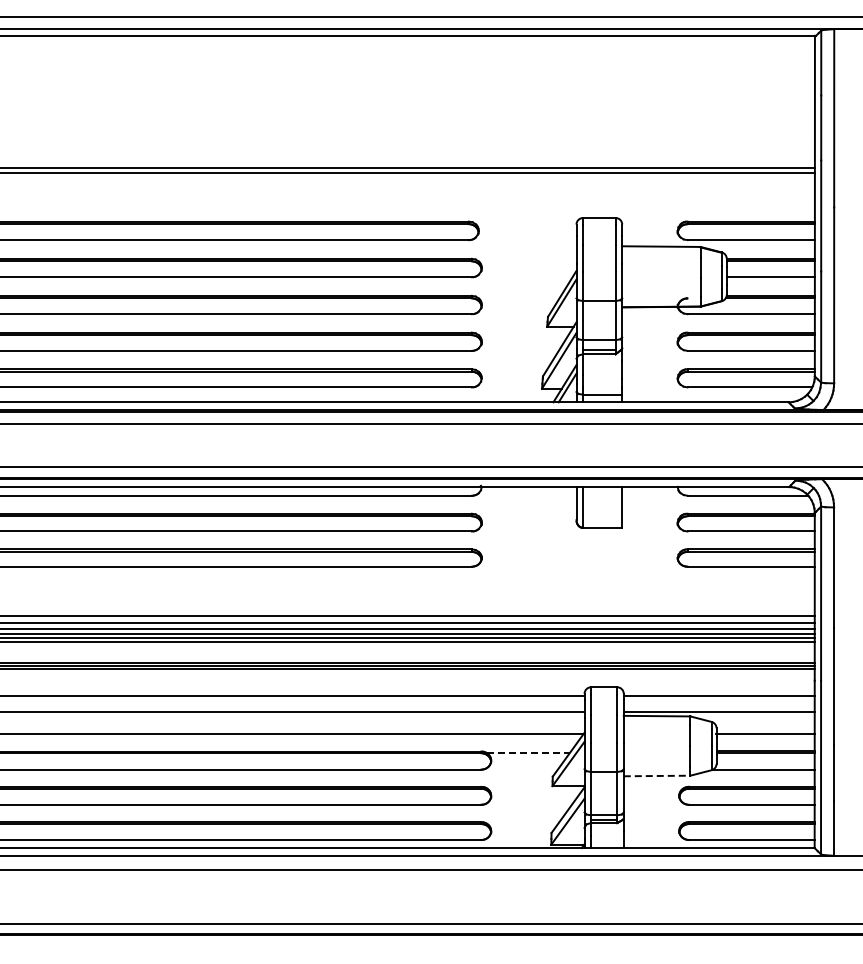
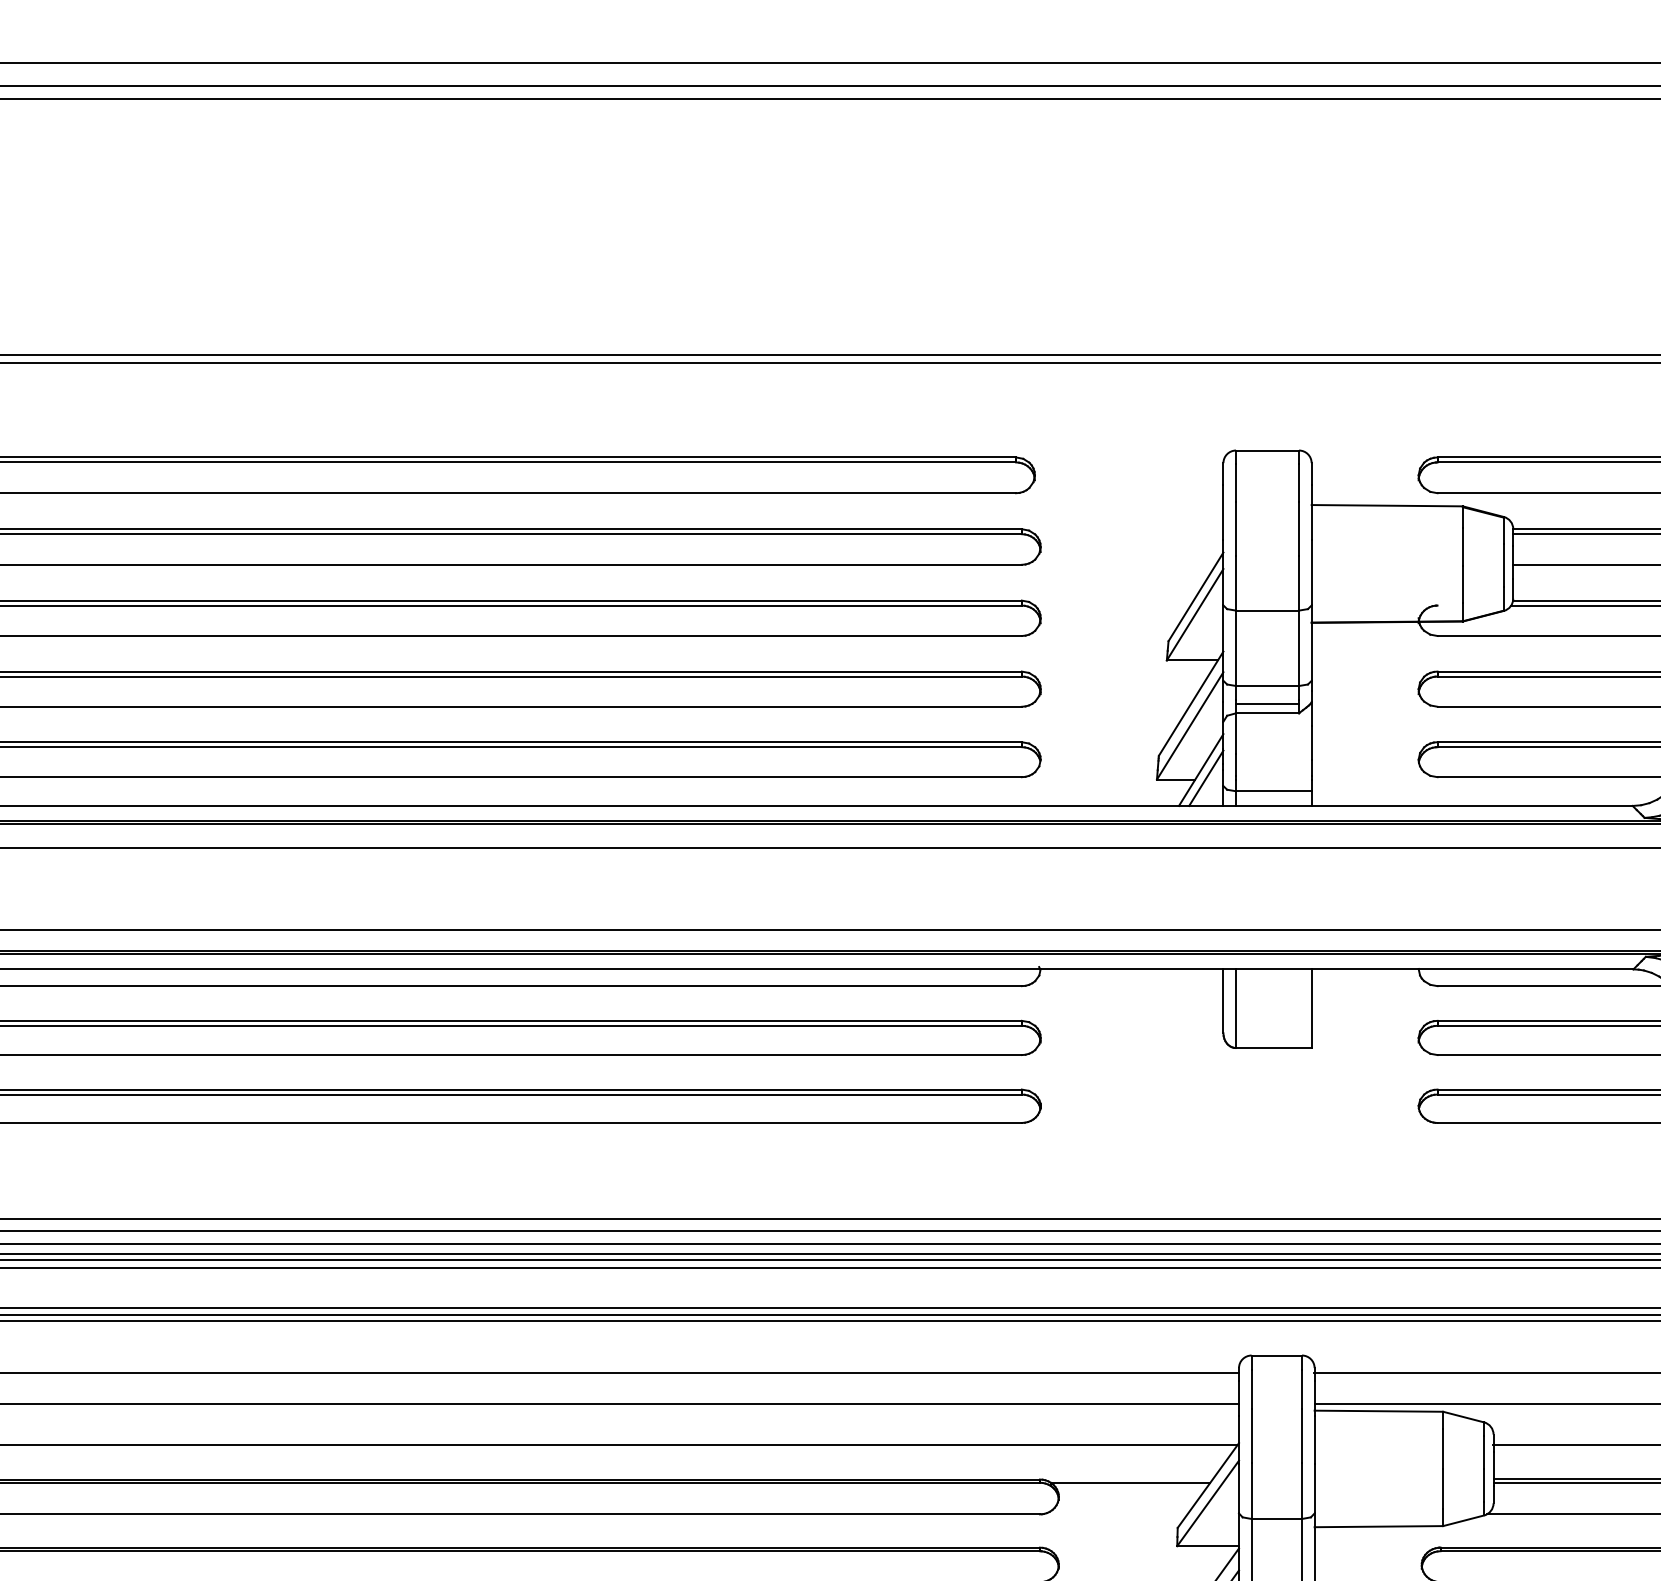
line: (528, 753) -> (1130, 1483), dashed -> solid
line: (657, 775) -> (1379, 1525), dashed -> solid

